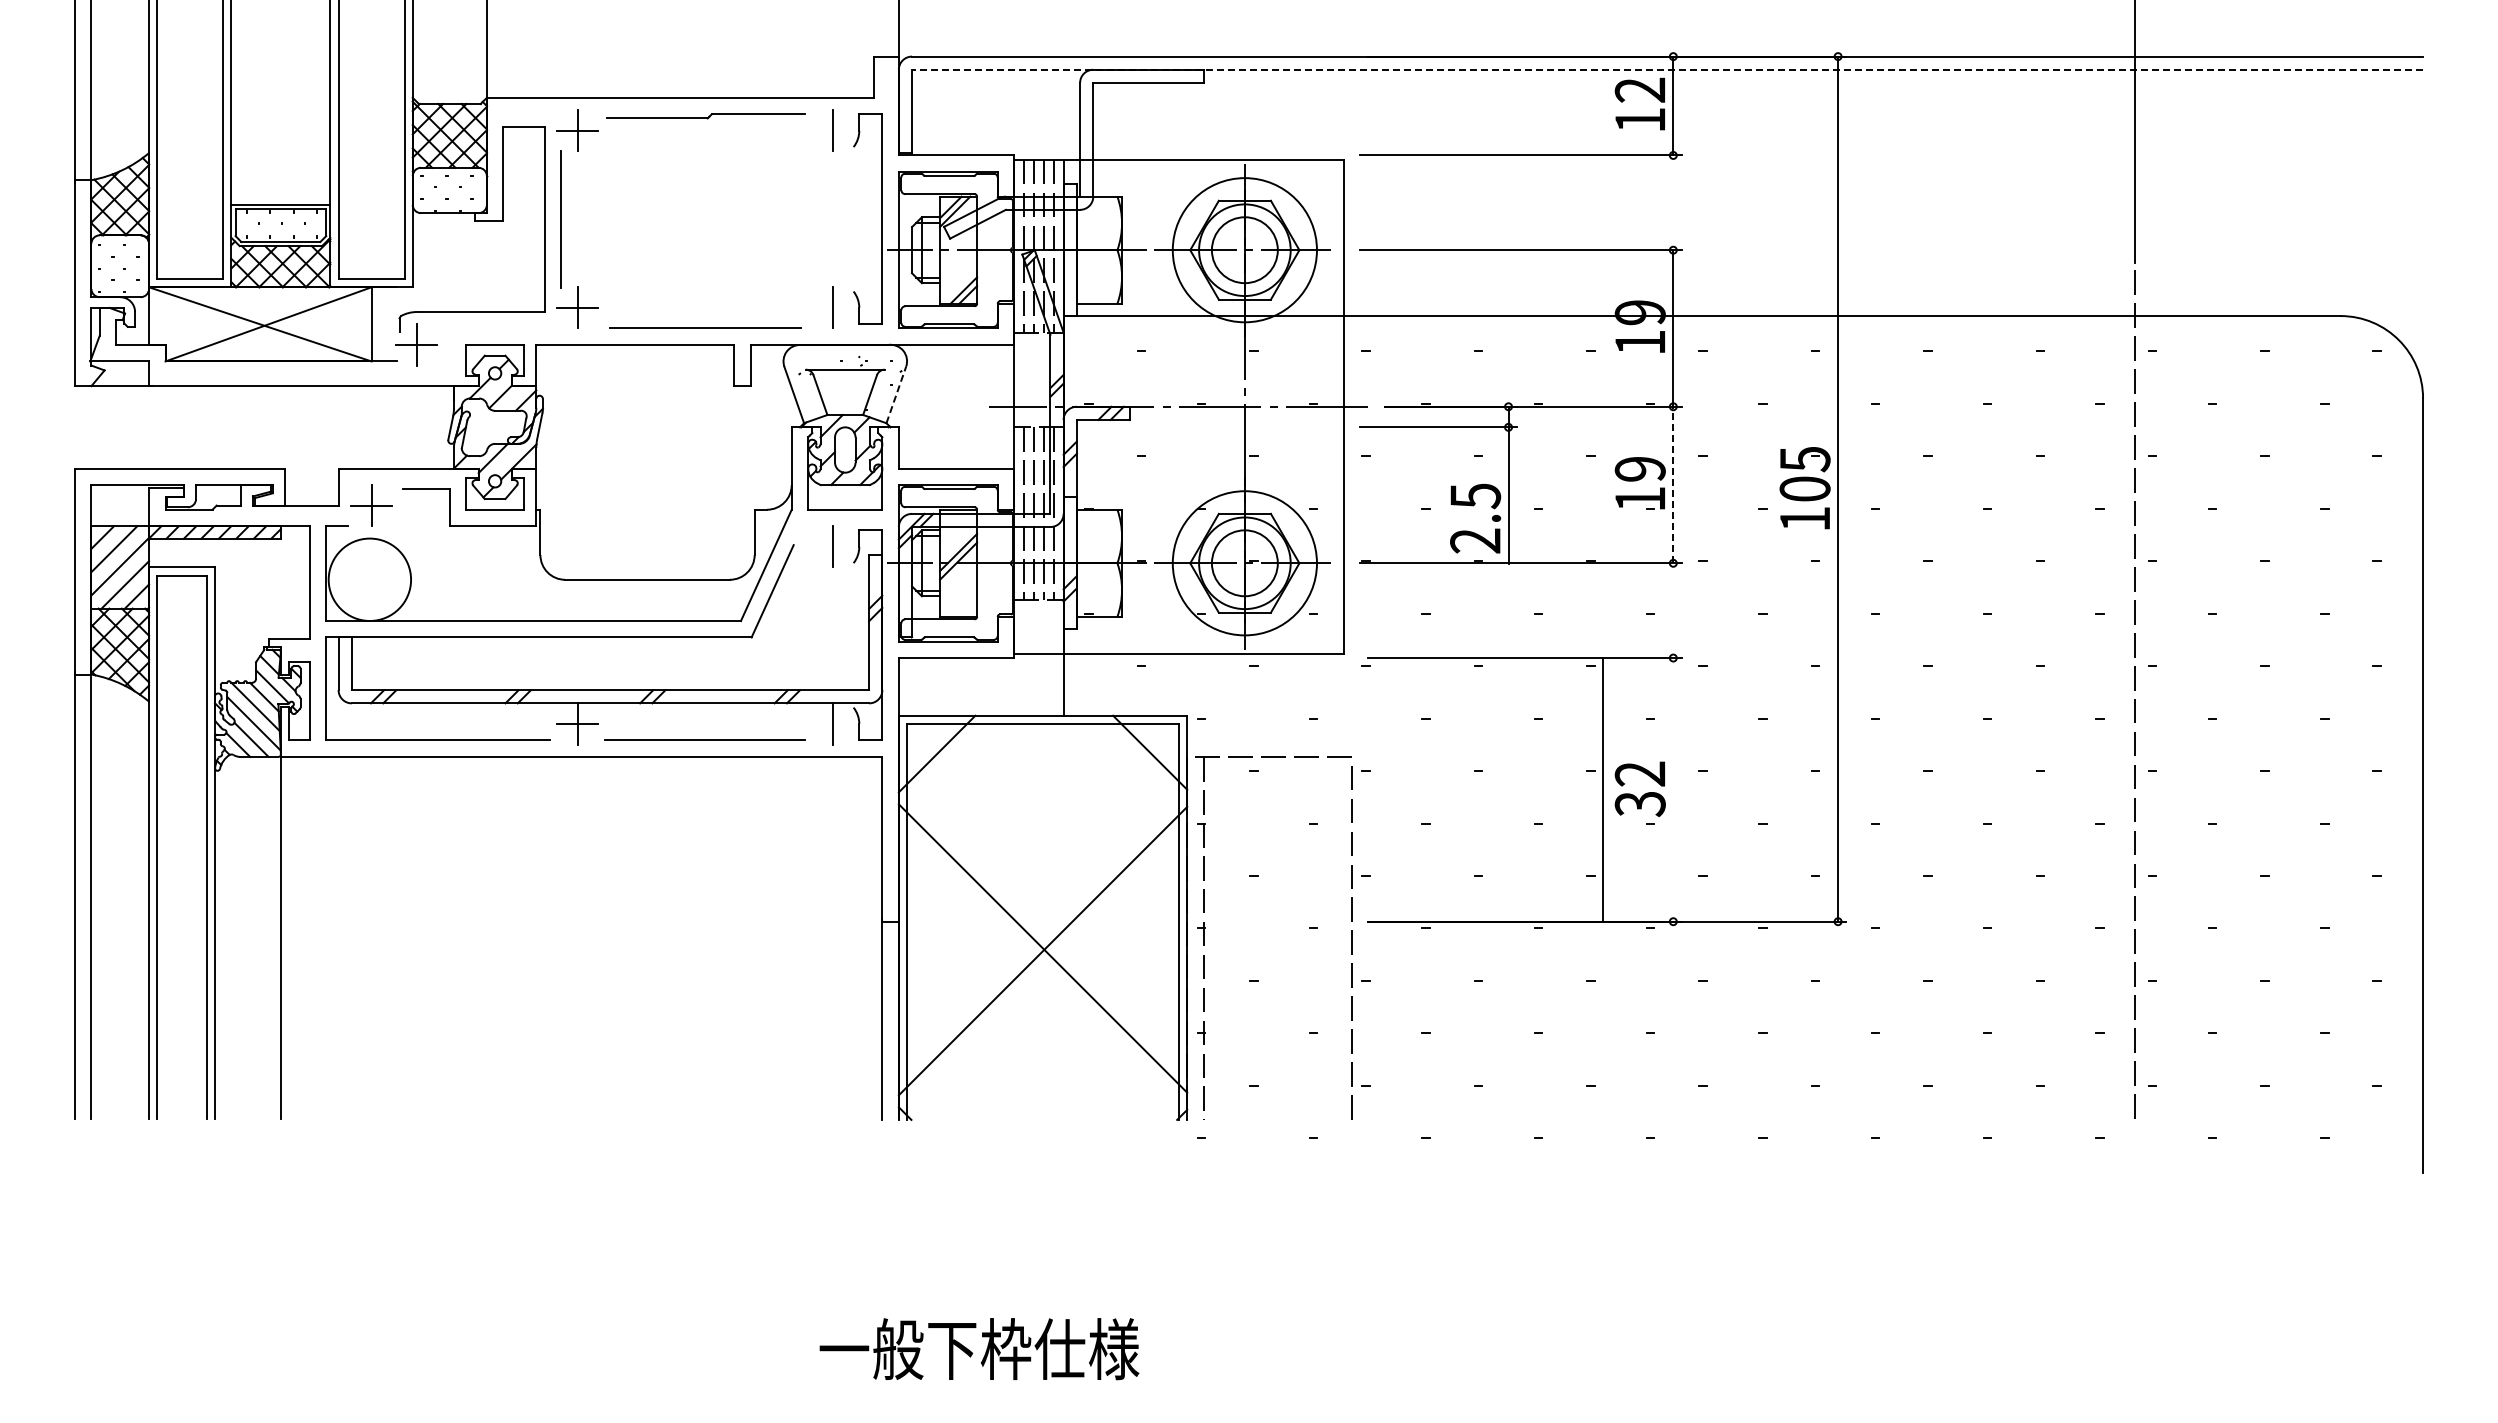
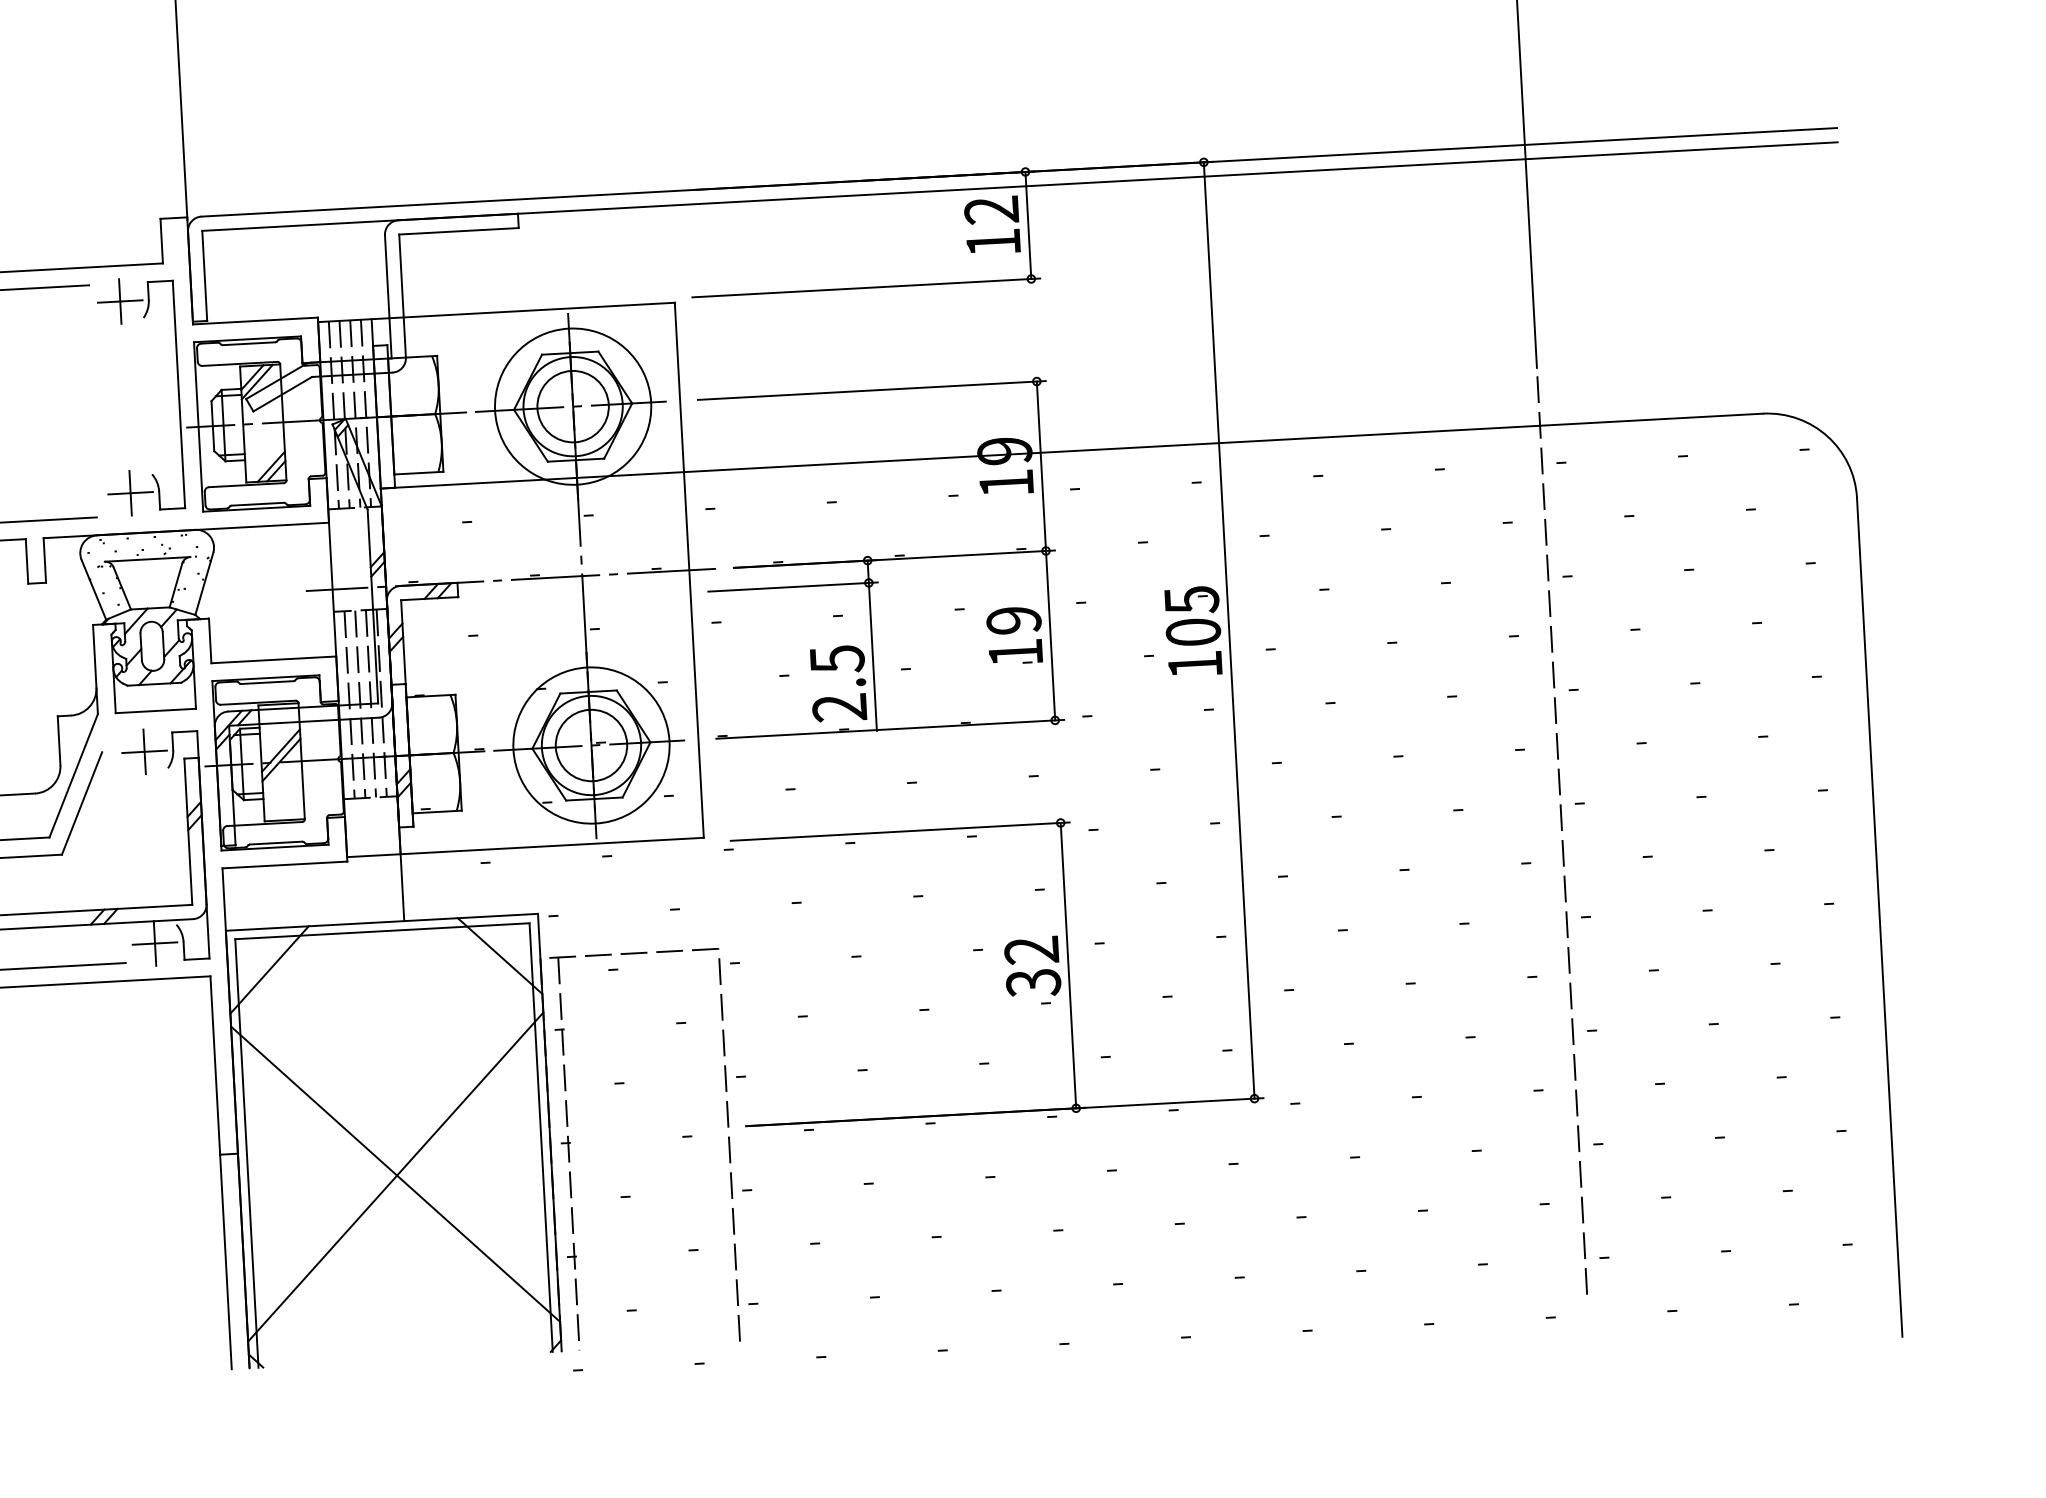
line: (1667, 69) -> (1019, 186), dashed -> solid
line: (832, 130) -> (119, 301), added
line: (832, 307) -> (130, 492), added
line: (896, 394) -> (204, 583), dashed -> solid
line: (1673, 484) -> (1050, 635), dashed -> solid
line: (832, 546) -> (144, 751), added
line: (832, 723) -> (154, 943), added
line: (1603, 789) -> (1068, 965), moved

